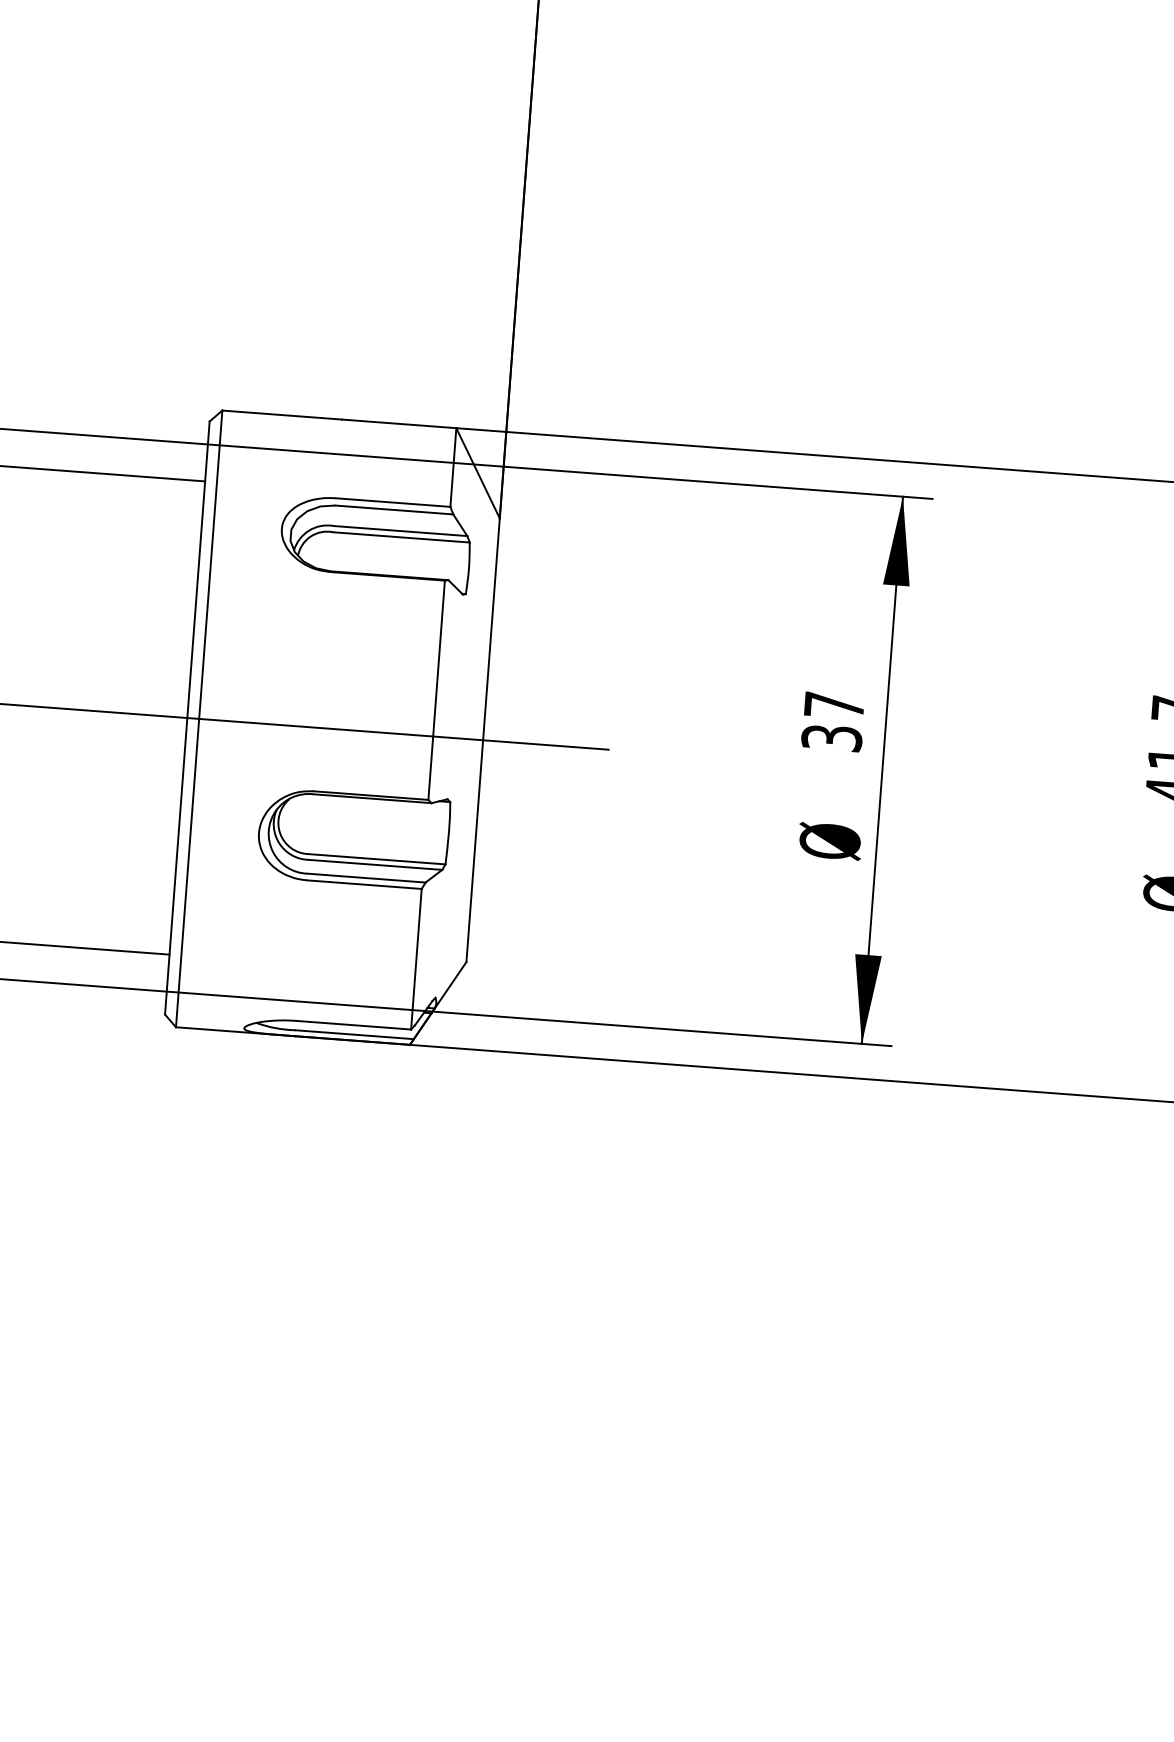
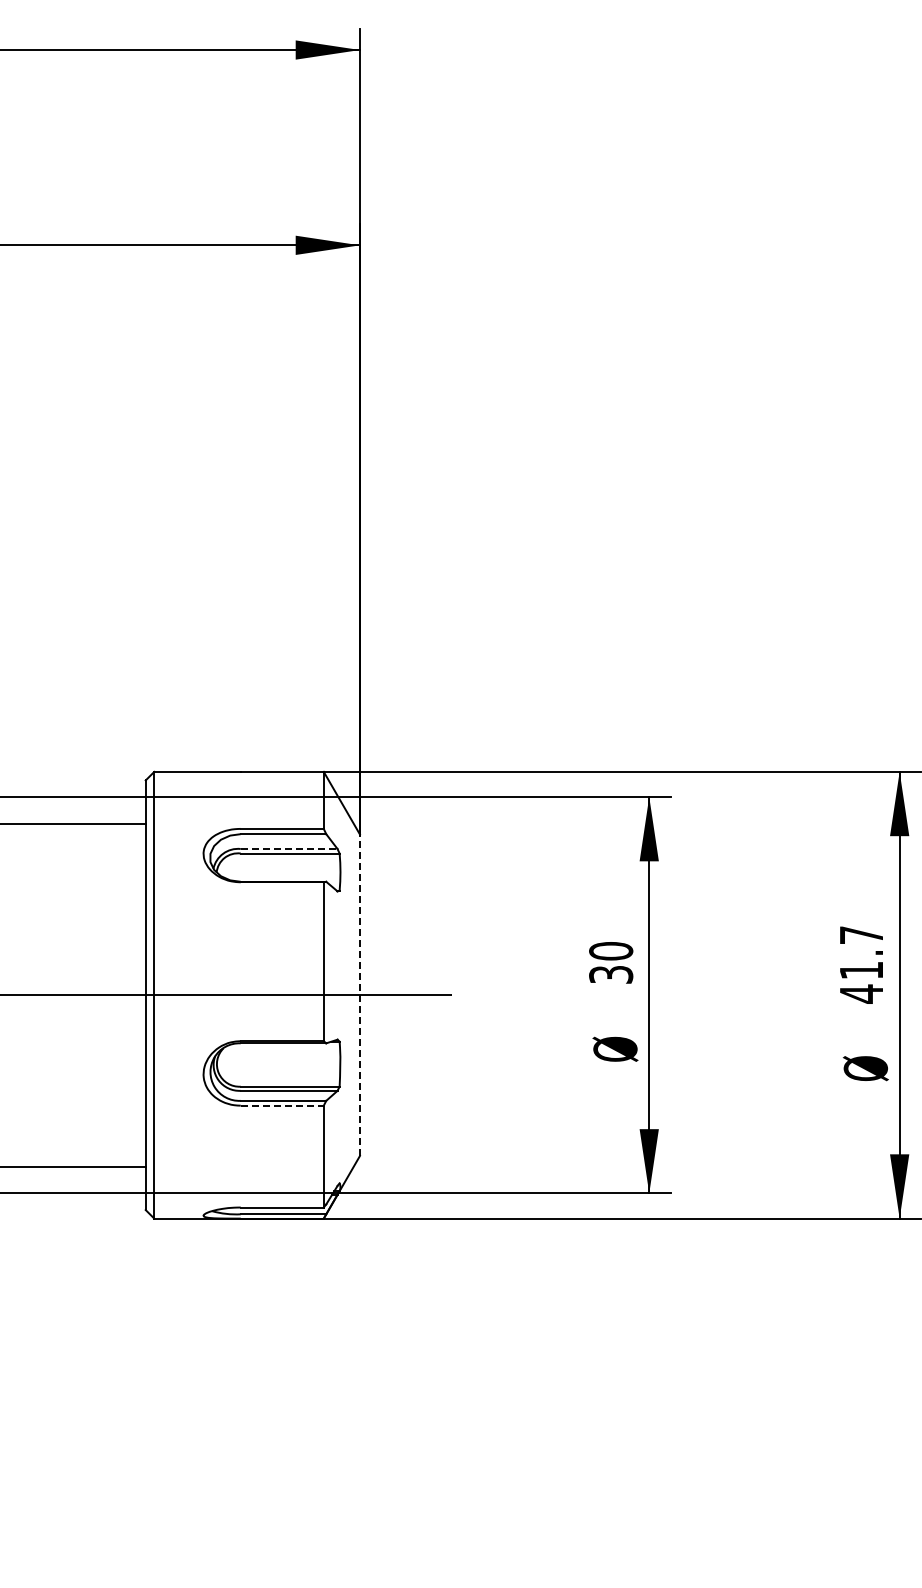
line: (400, 531) -> (289, 849), solid -> dashed
text: (834, 705) -> (611, 951), 37 -> 30
line: (482, 740) -> (359, 995), solid -> dashed
line: (364, 884) -> (282, 1105), solid -> dashed

